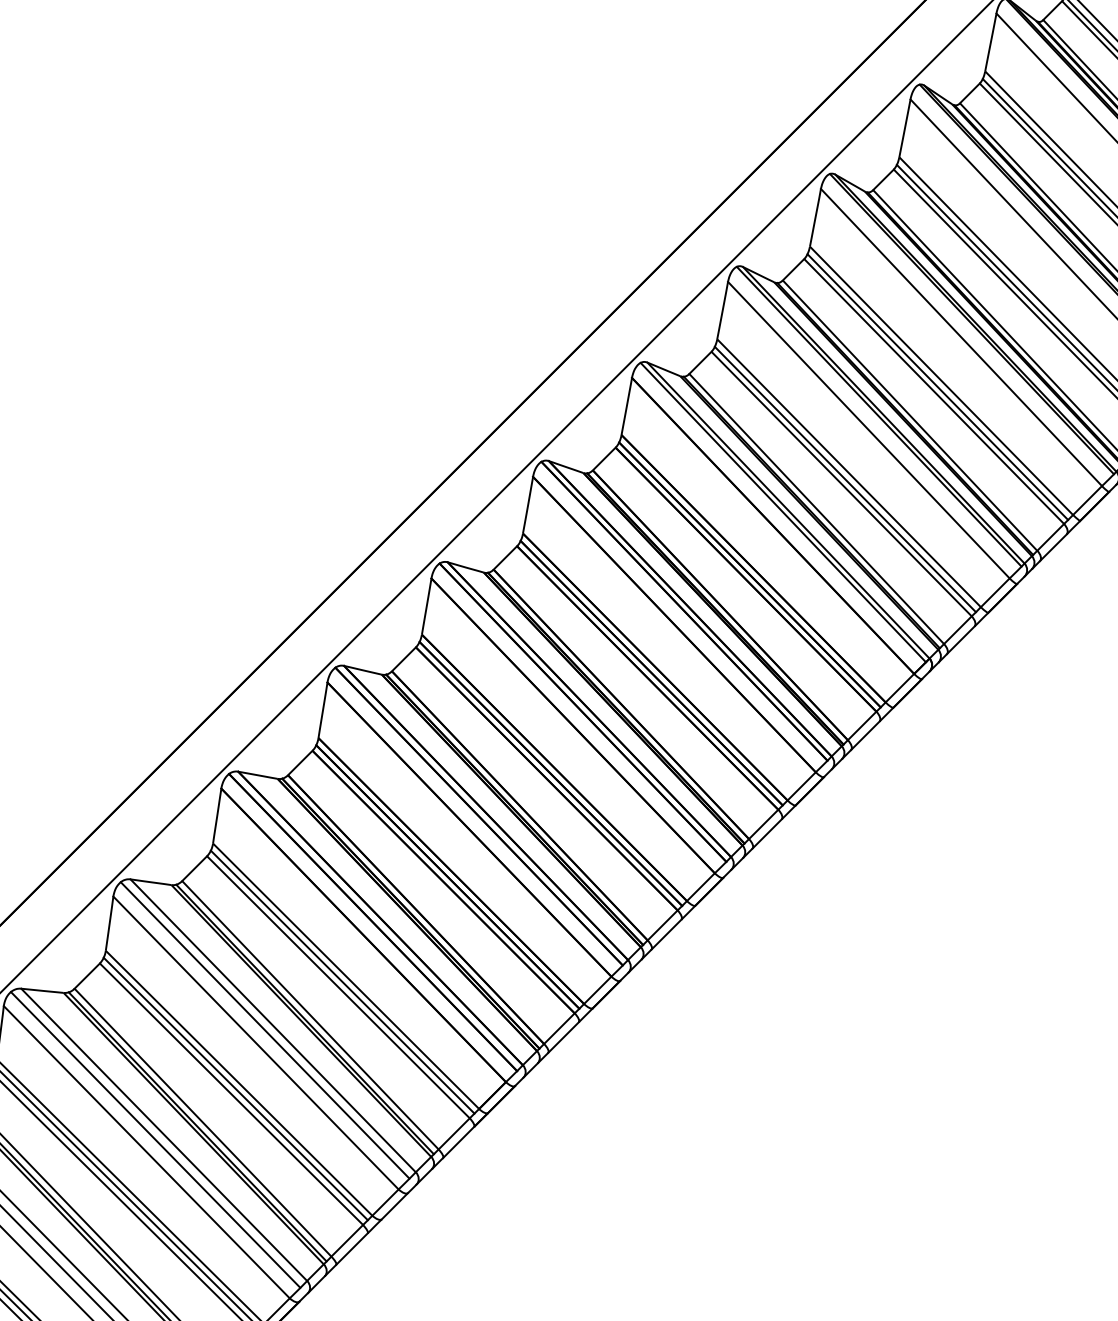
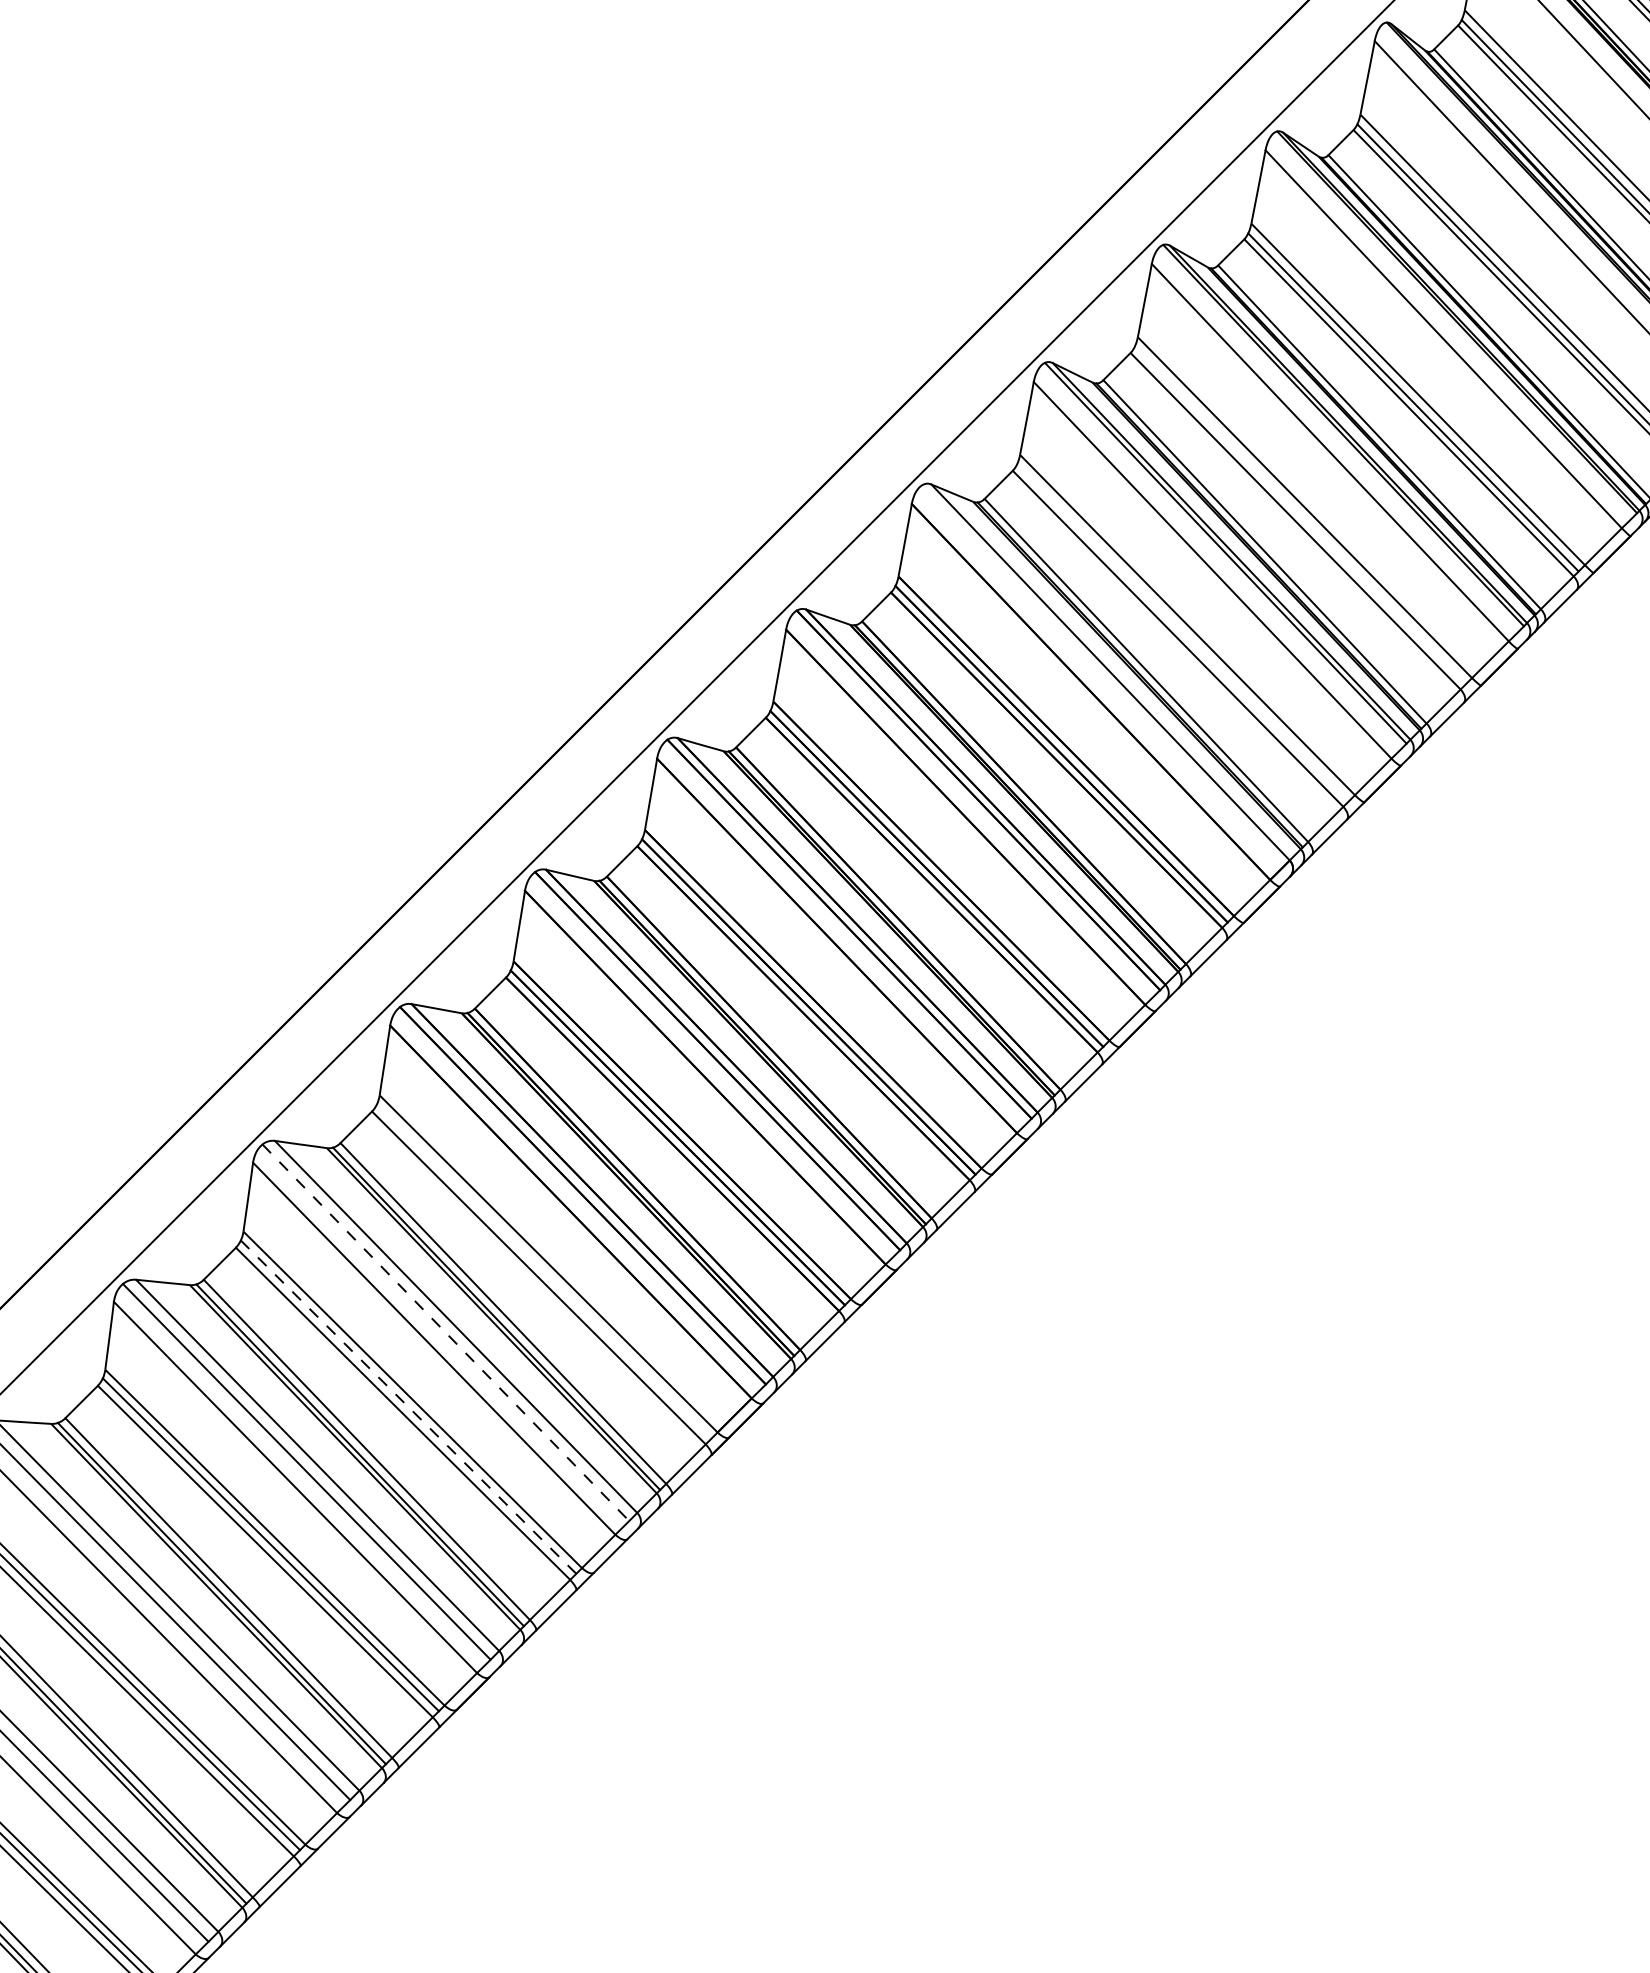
line: (937, 386) -> (1299, 515), removed
line: (845, 479) -> (1182, 632), removed
line: (782, 512) -> (1103, 674), removed
line: (342, 982) -> (543, 1271), removed
line: (264, 1030) -> (445, 1332), solid -> dashed
line: (235, 1088) -> (408, 1406), solid -> dashed

